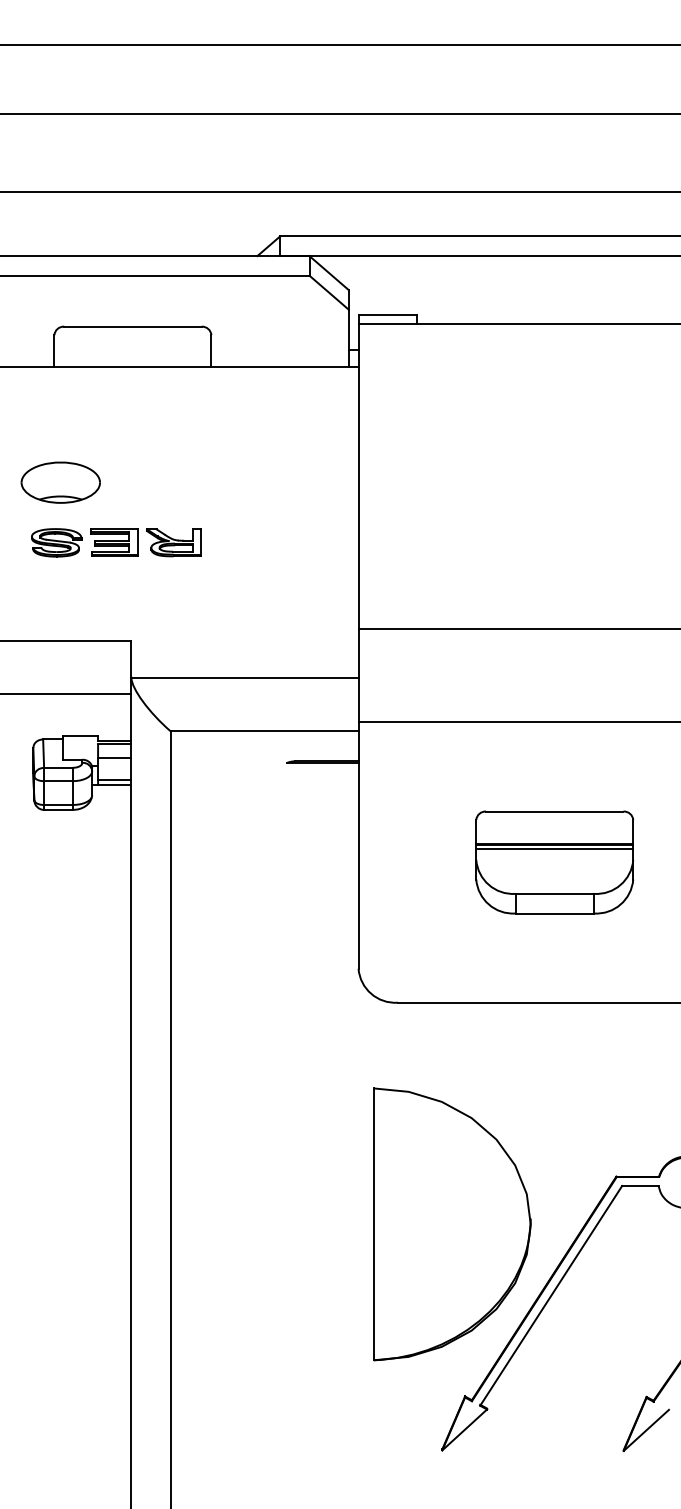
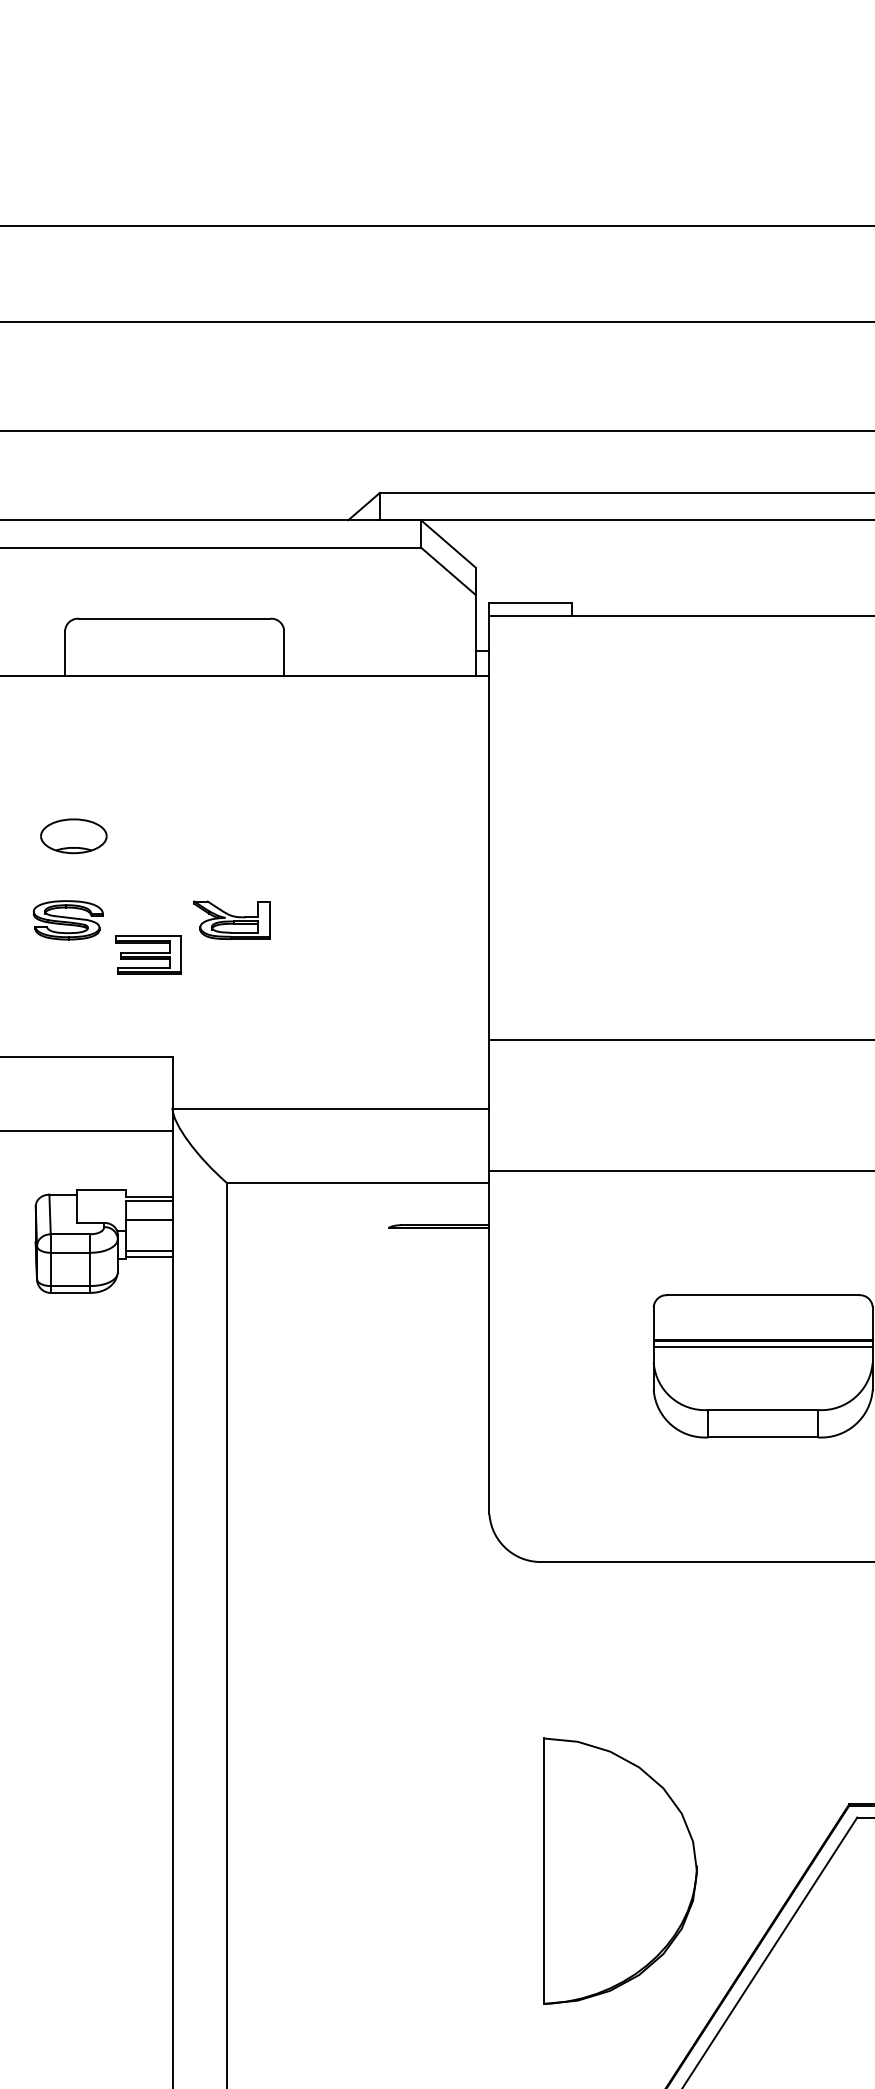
part: (60, 482) -> (73, 836), size x0.6
part: (114, 542) -> (148, 954), moved
part: (452, 1224) -> (620, 1871), size x0.7

